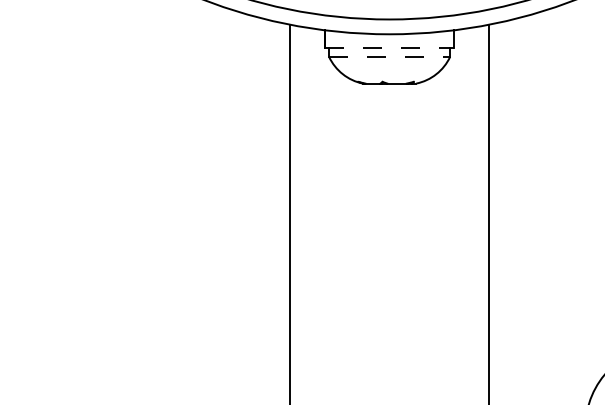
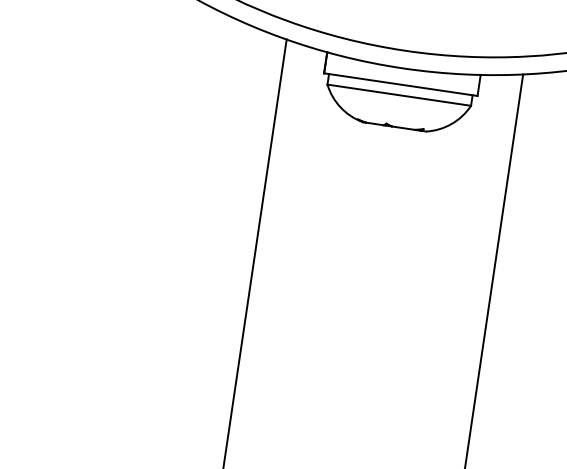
line: (389, 48) -> (400, 85), dashed -> solid
line: (389, 56) -> (399, 94), dashed -> solid

